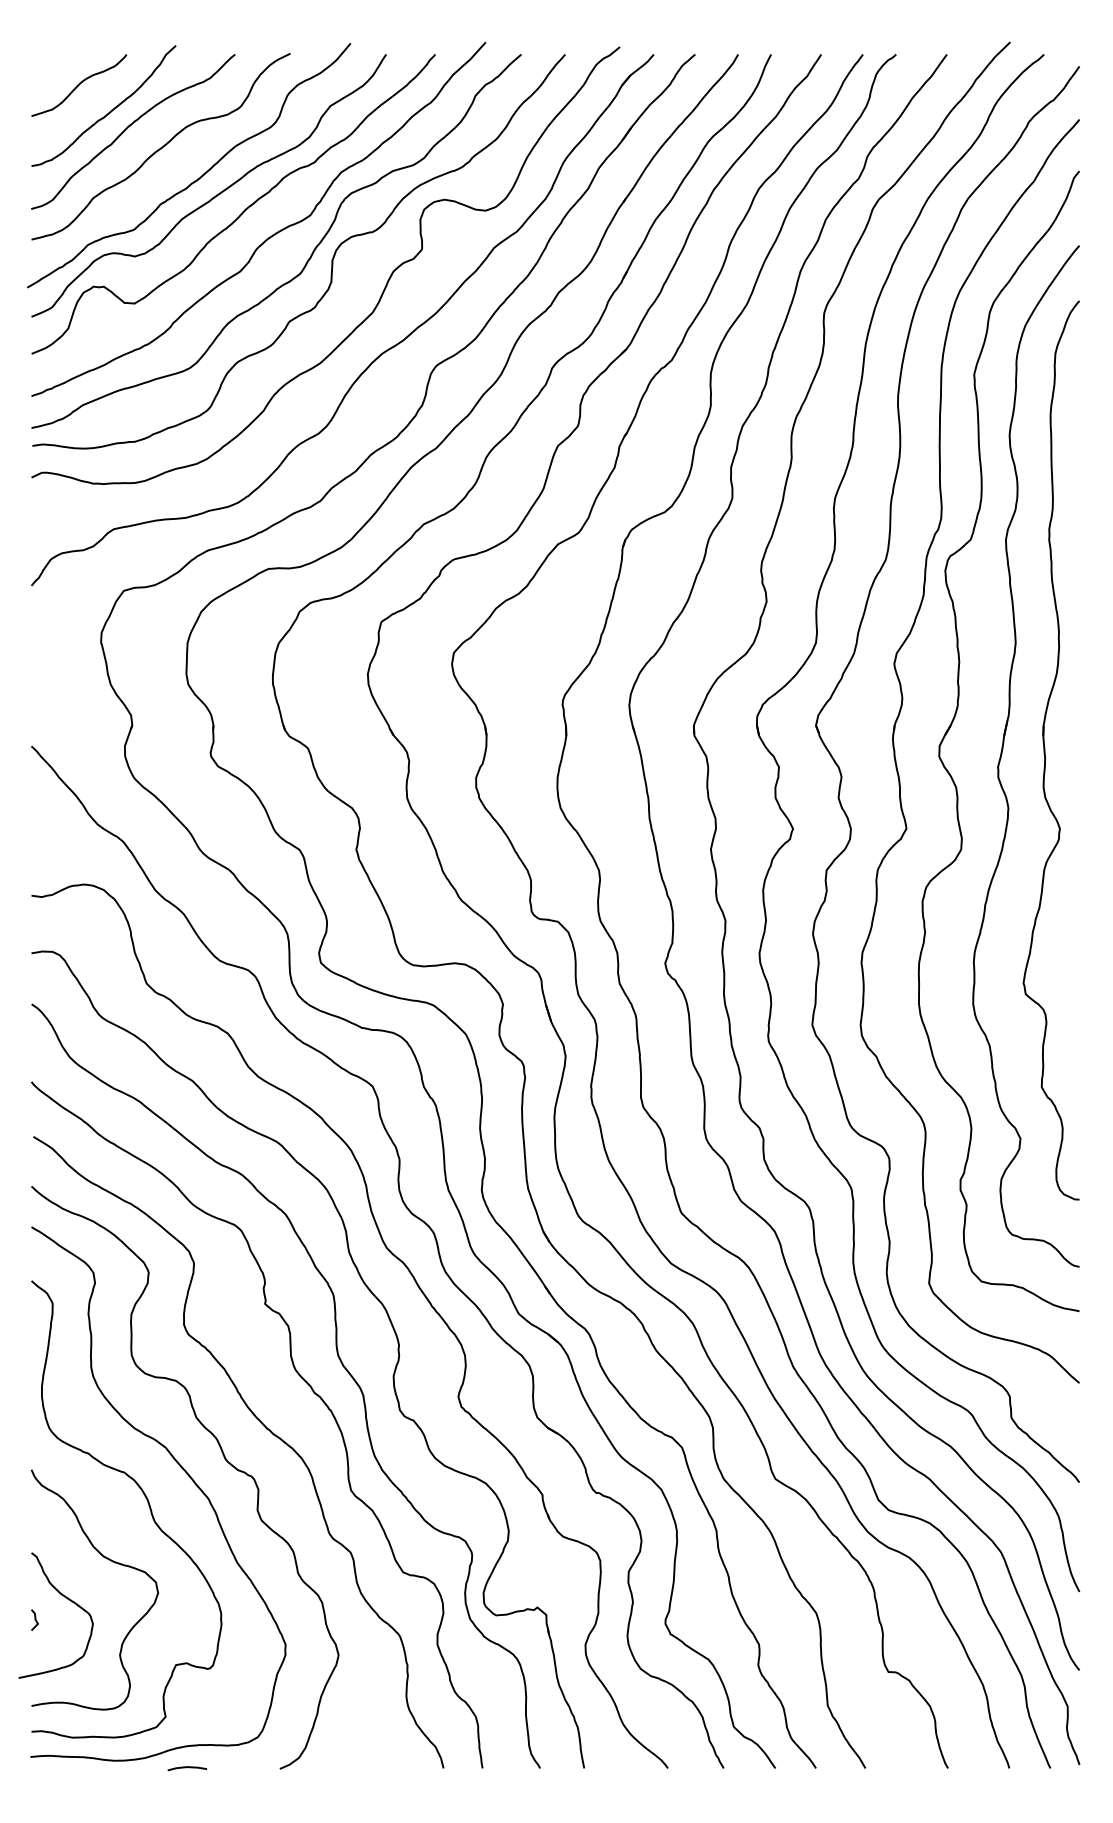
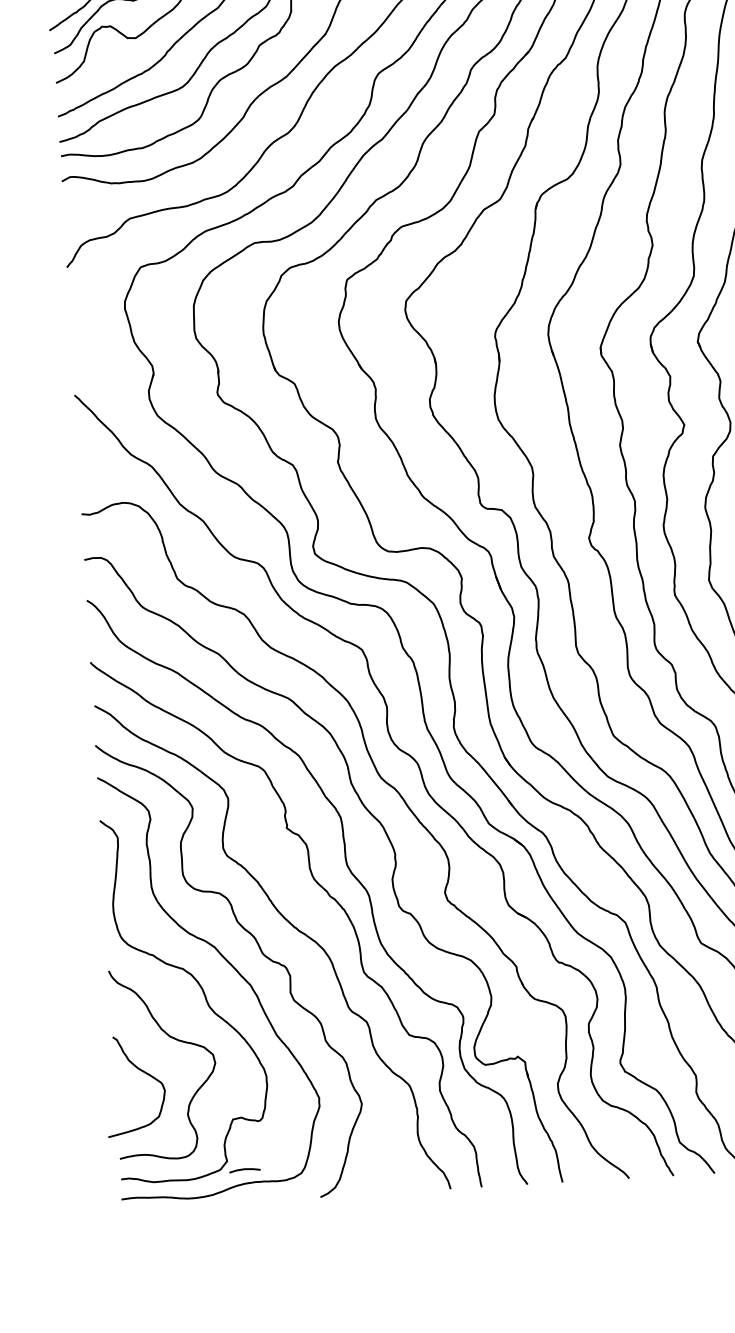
line: (34, 1619) -> (118, 1089), removed
curve: (187, 1767) -> (245, 1169), moved

